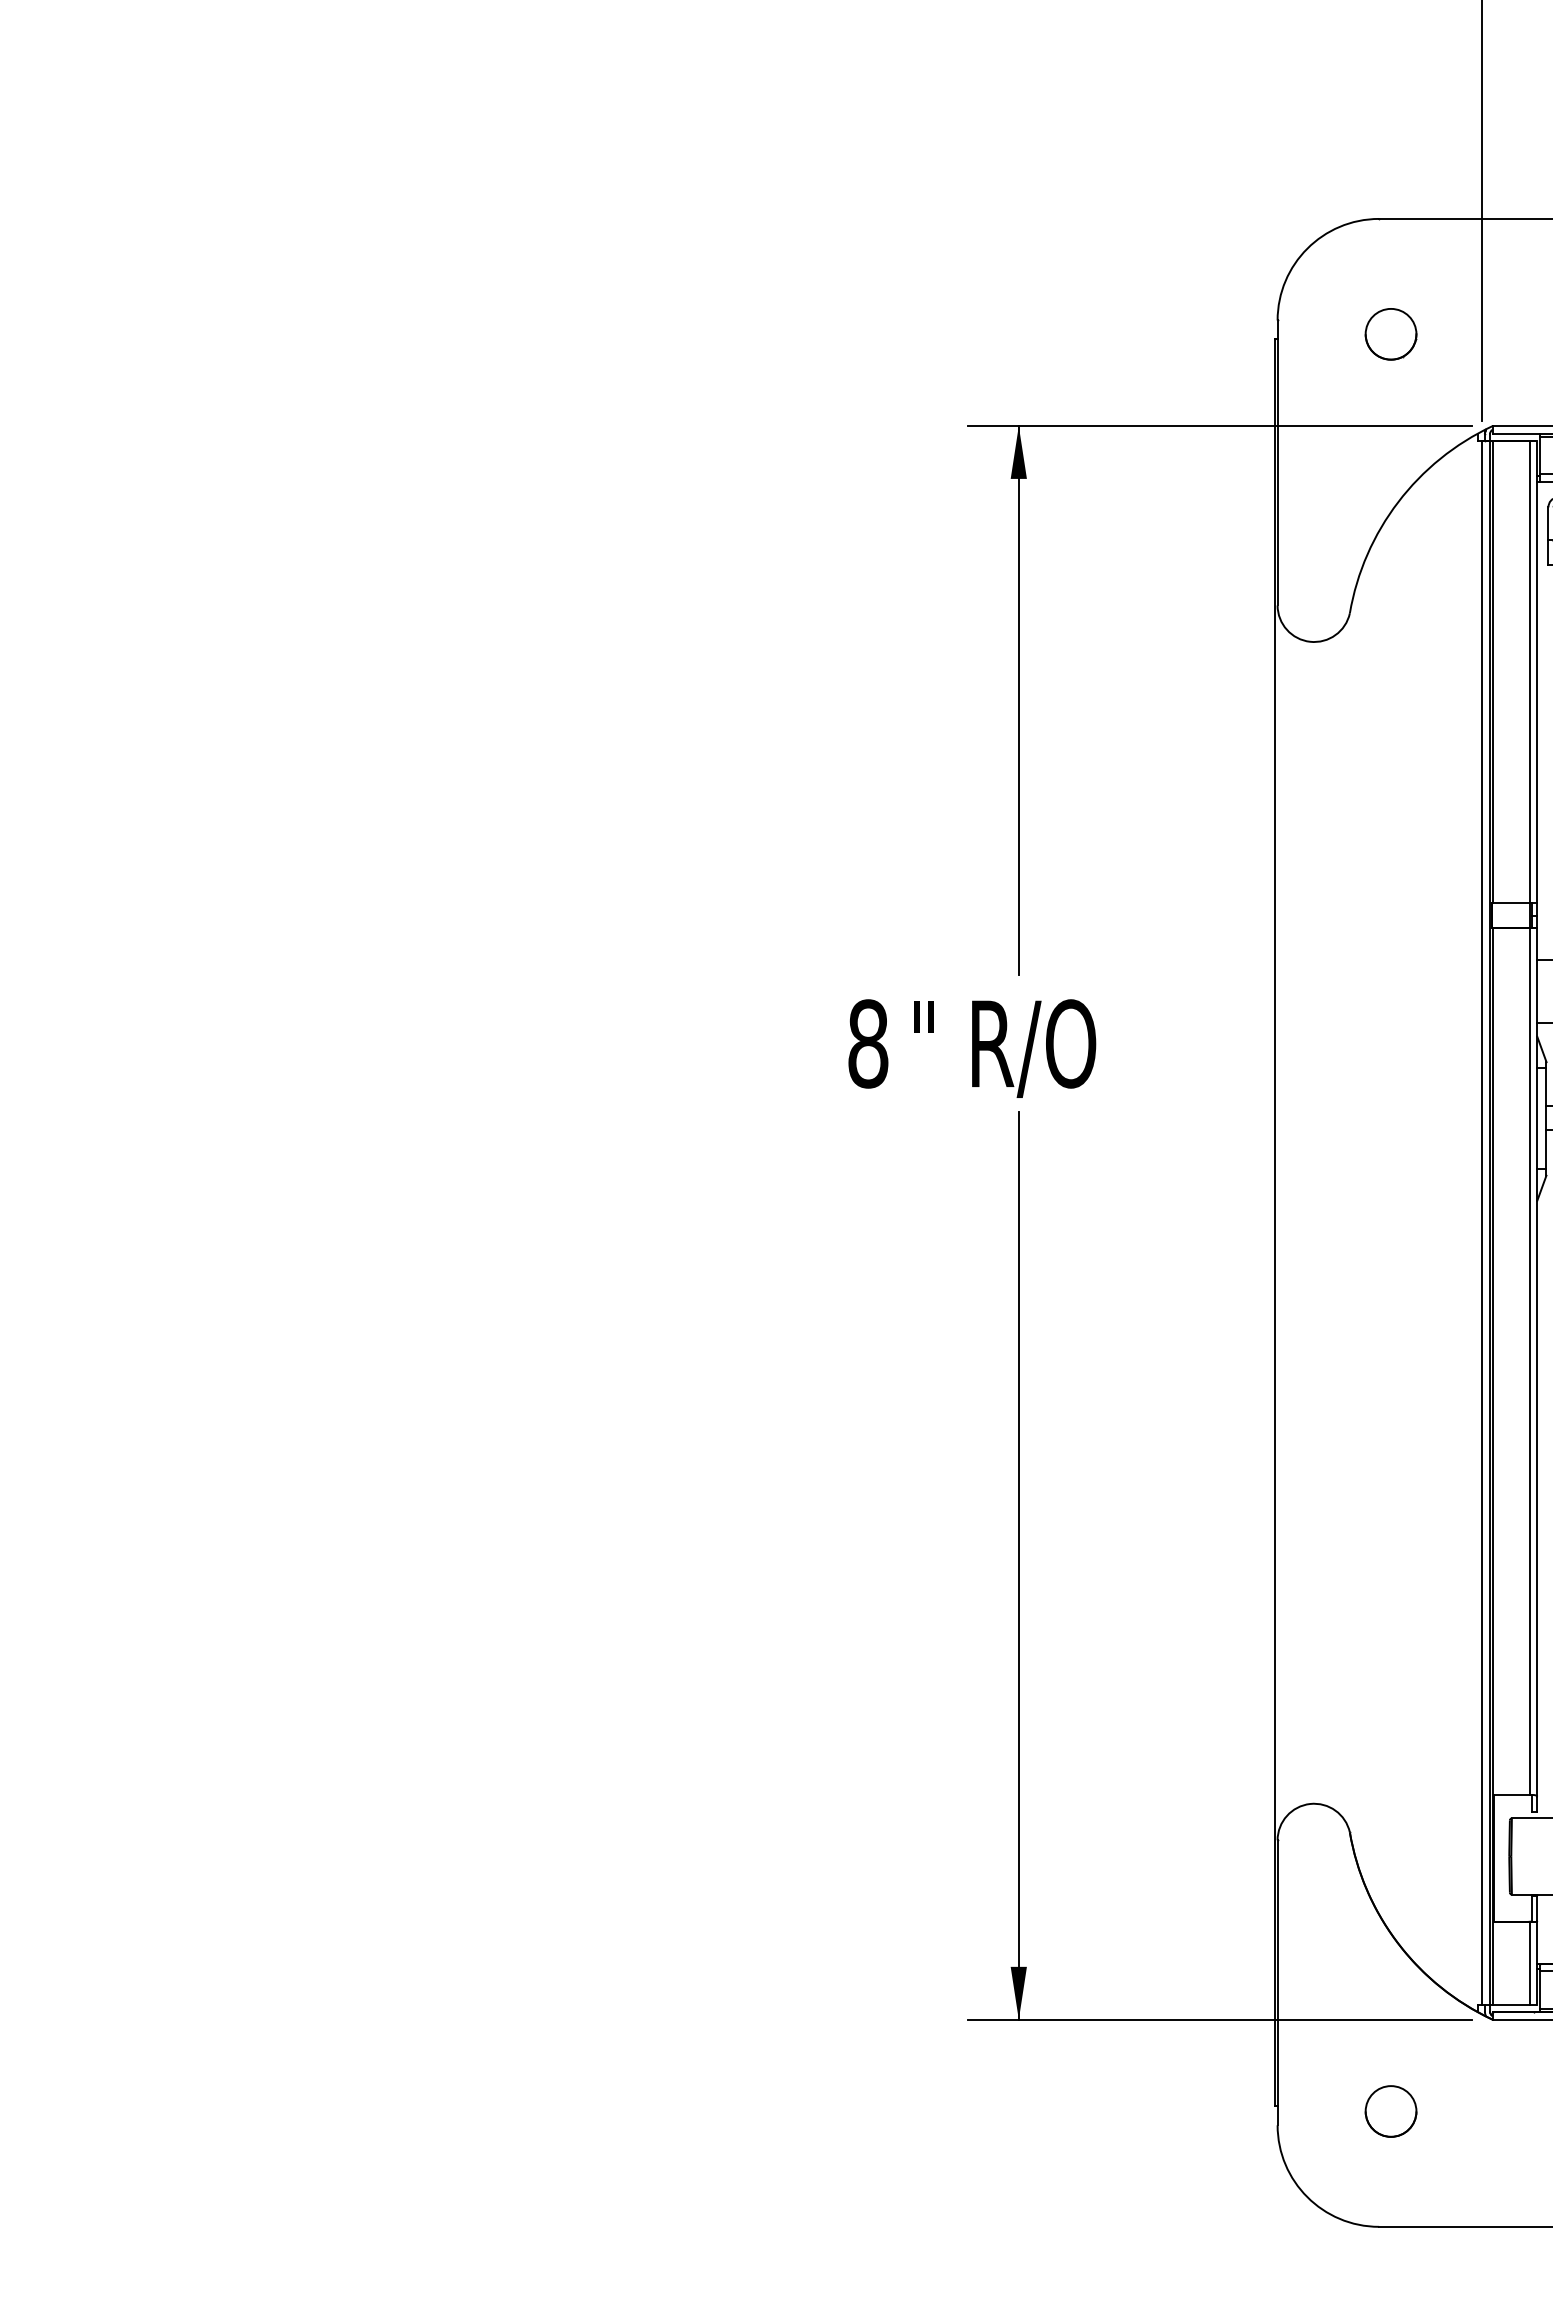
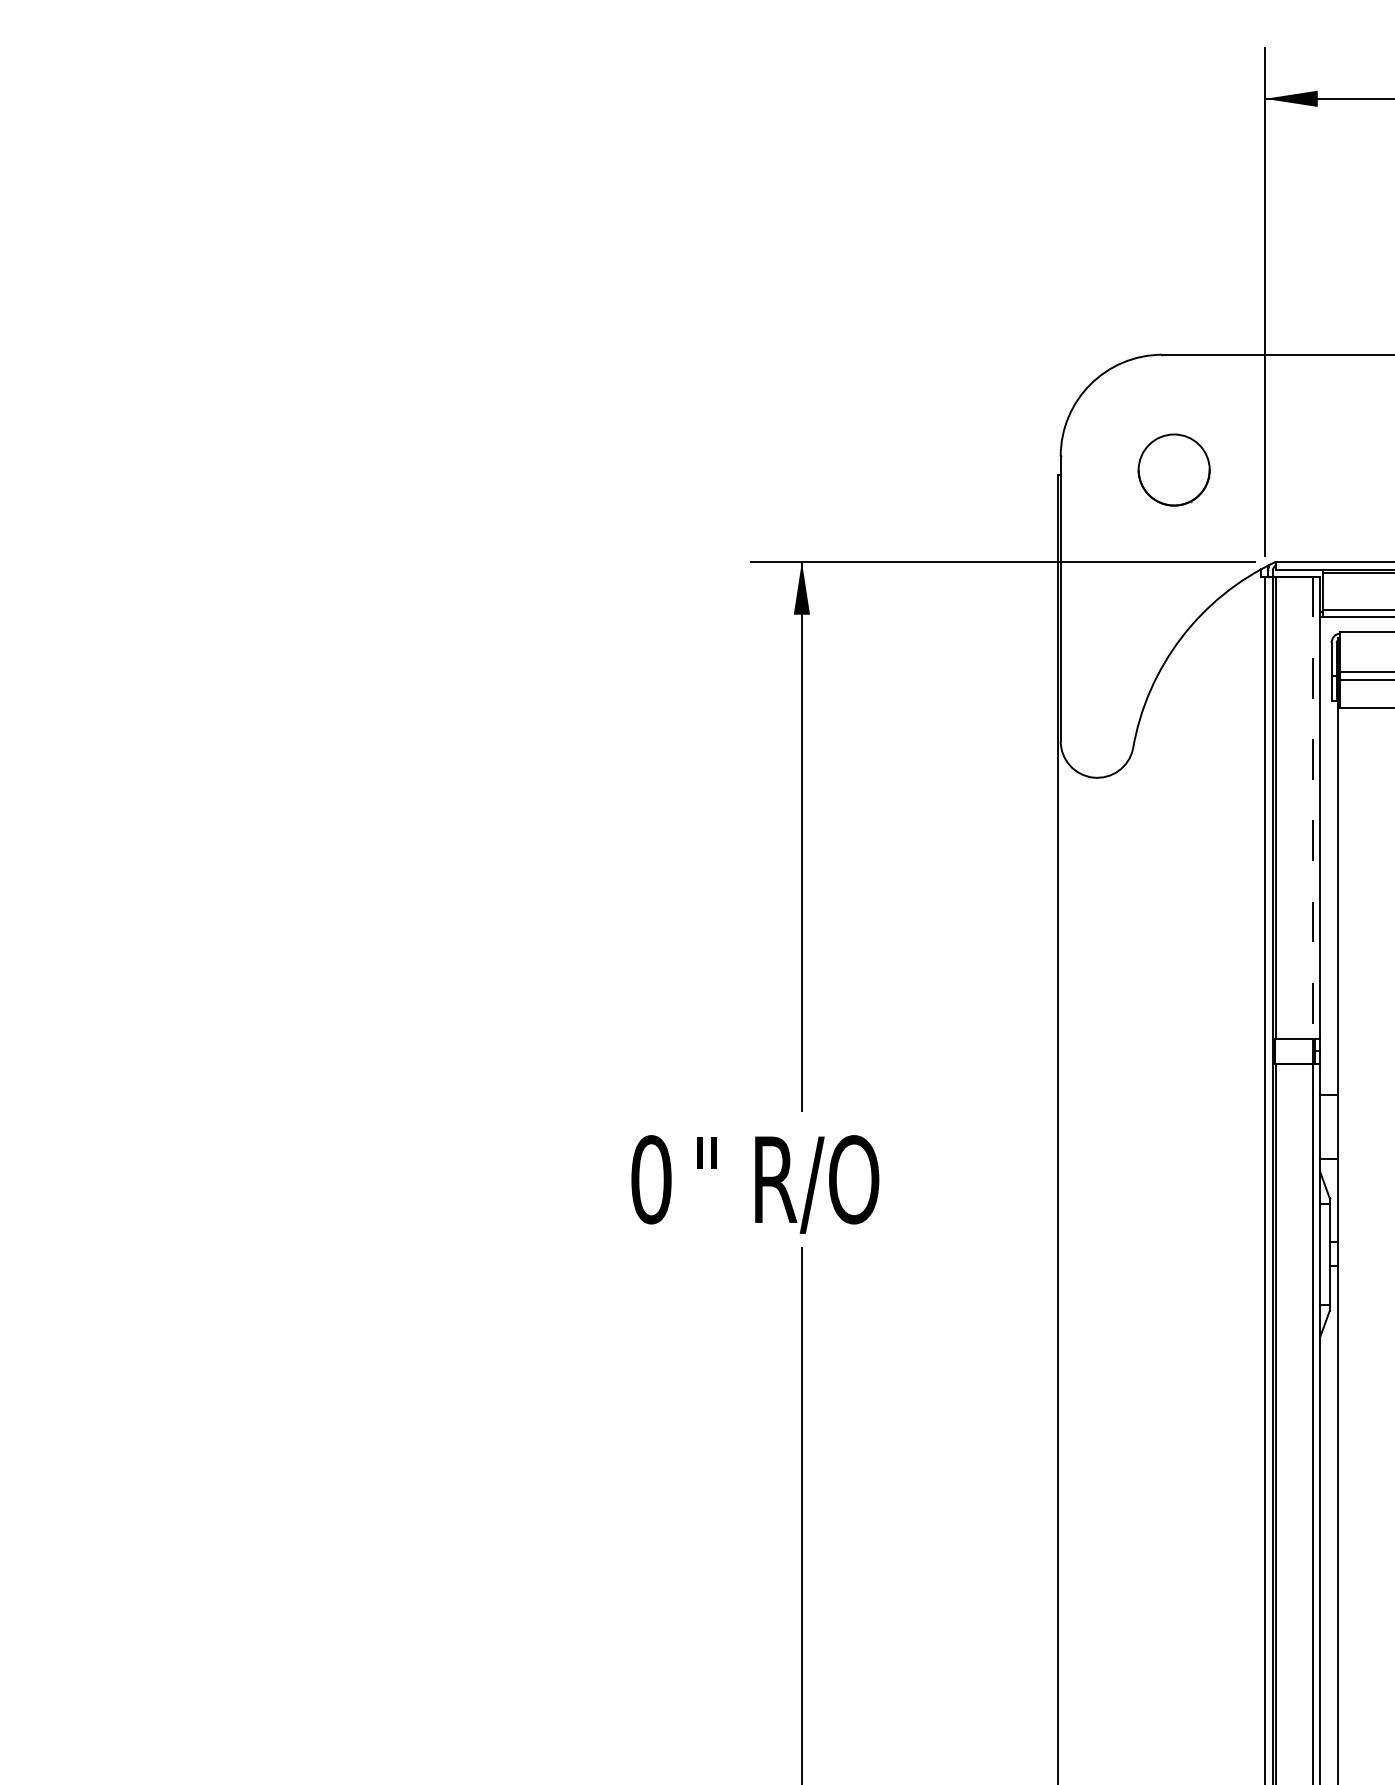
part: (1390, 334) -> (1173, 470), size x1.4
line: (1530, 672) -> (1313, 808), solid -> dashed
text: (868, 1043) -> (651, 1179), 8 -> 0

